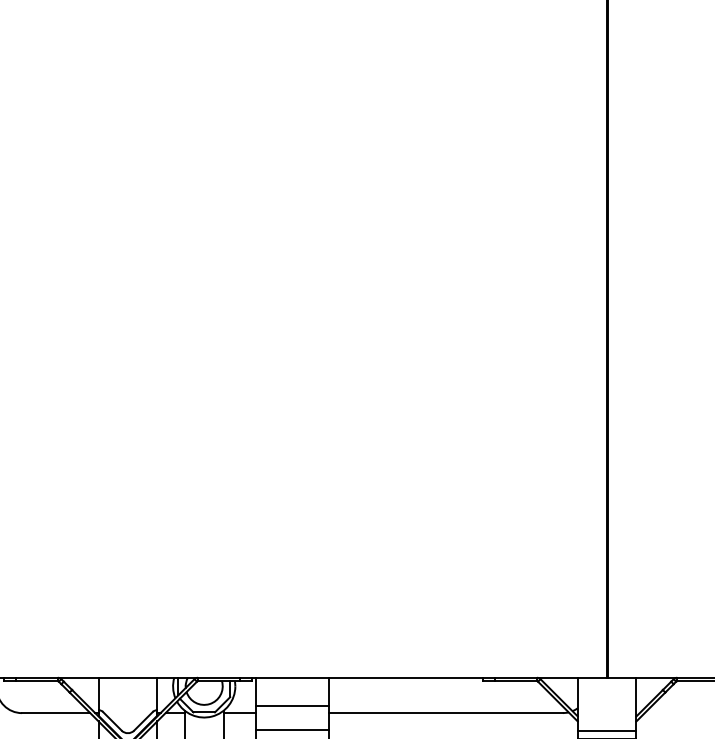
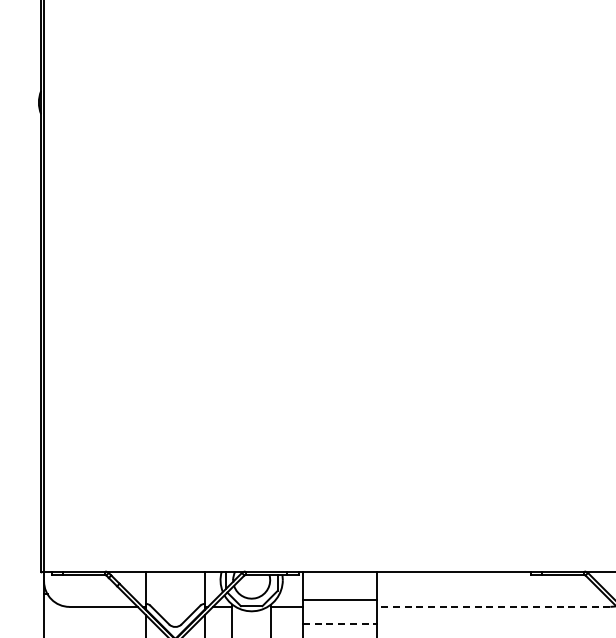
line: (446, 713) -> (493, 607), solid -> dashed
line: (292, 730) -> (339, 624), solid -> dashed

